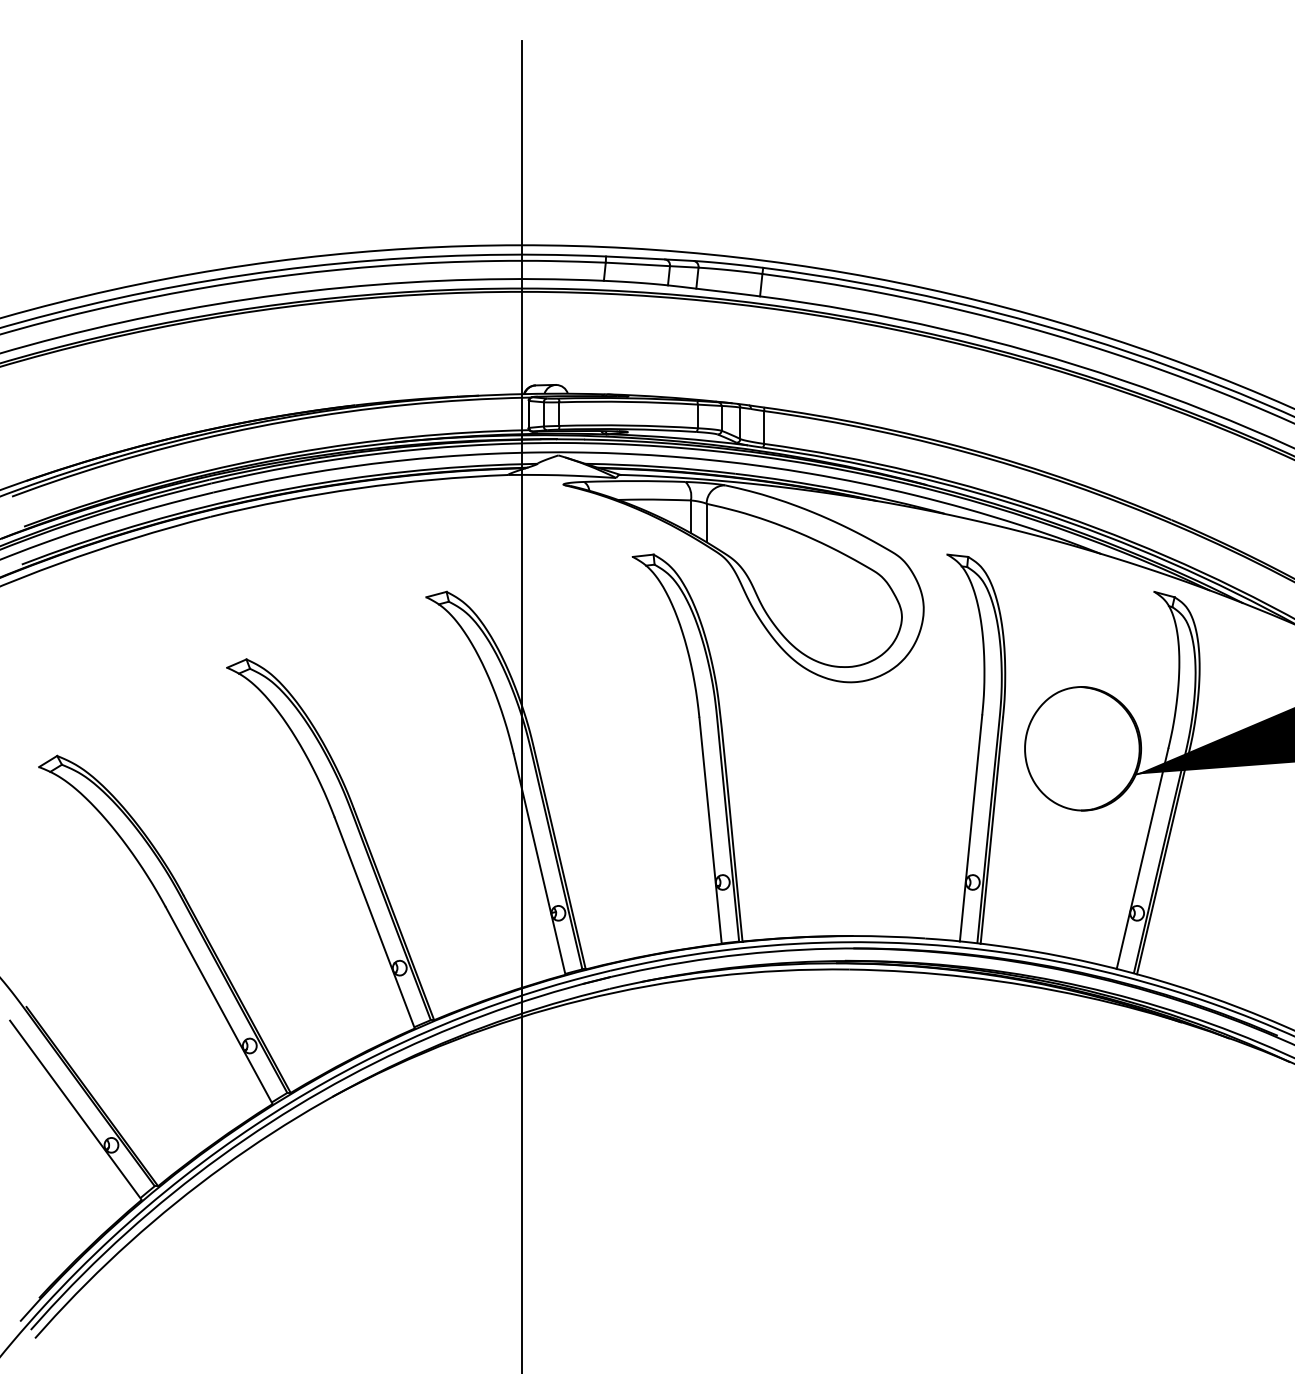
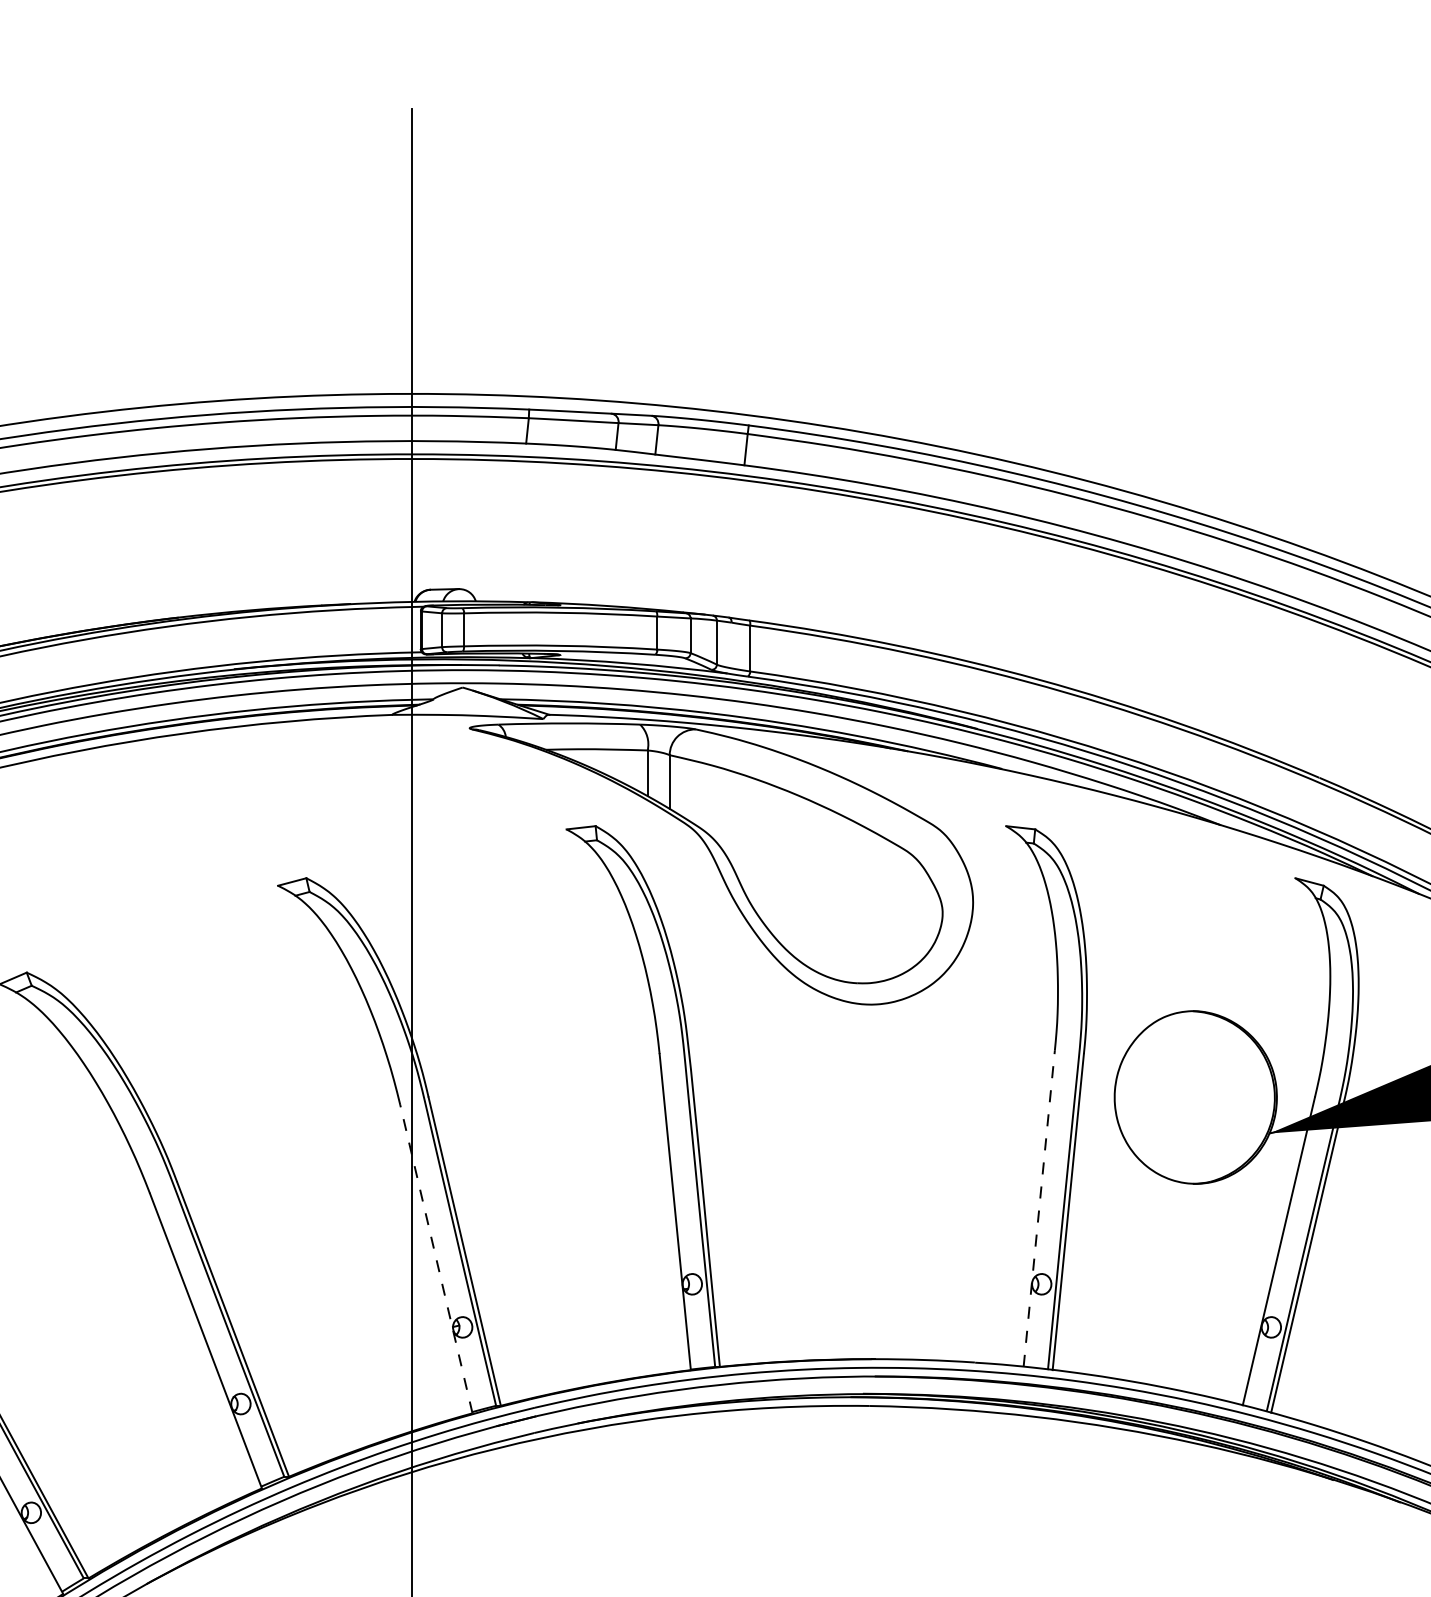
line: (971, 828) -> (1039, 1208), solid -> dashed
line: (539, 863) -> (436, 1257), solid -> dashed

